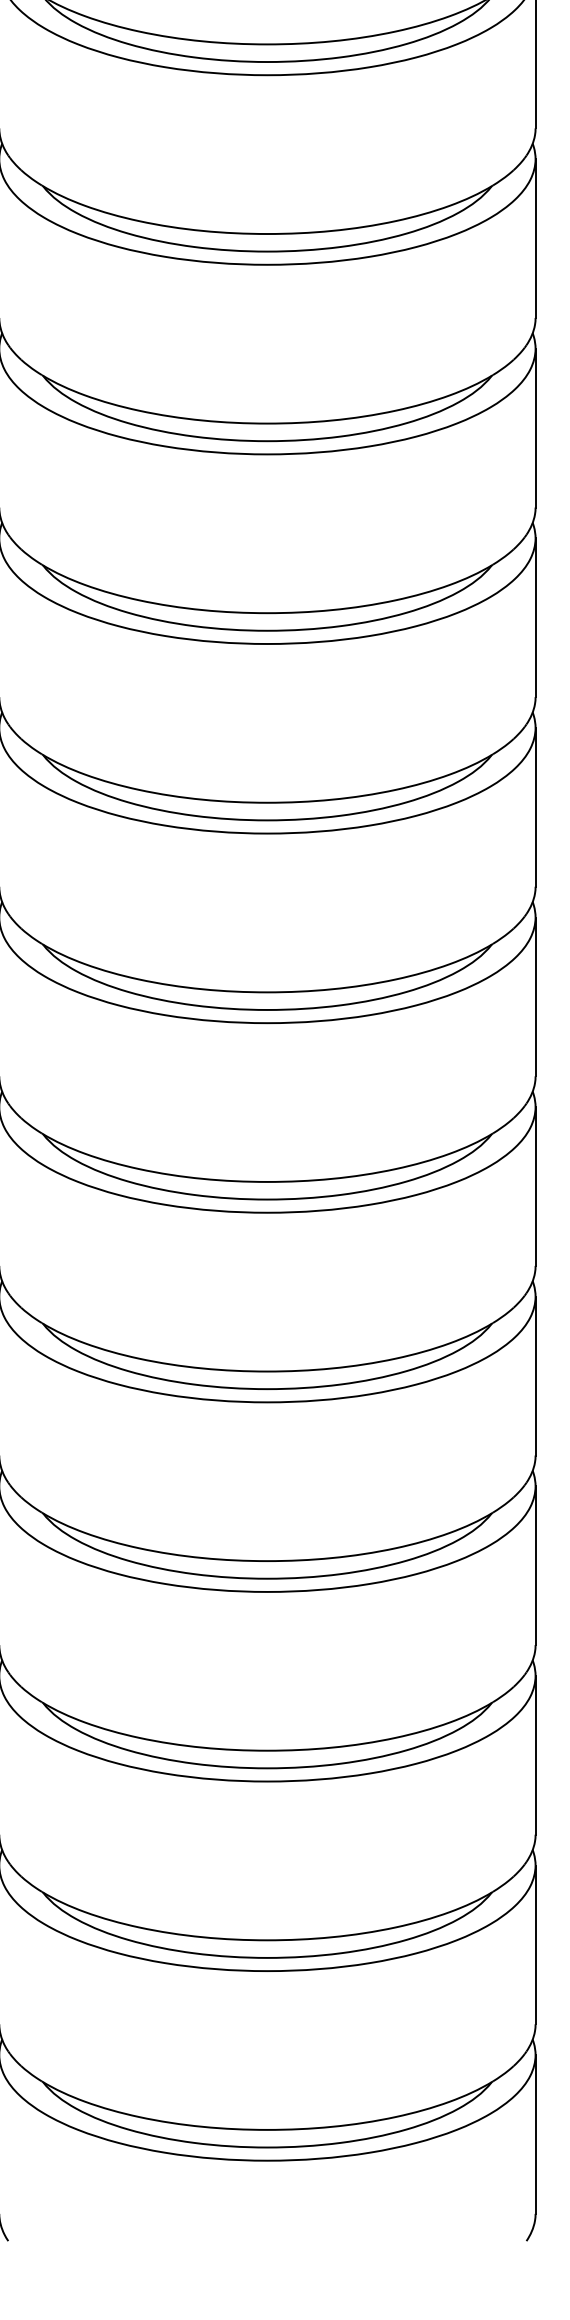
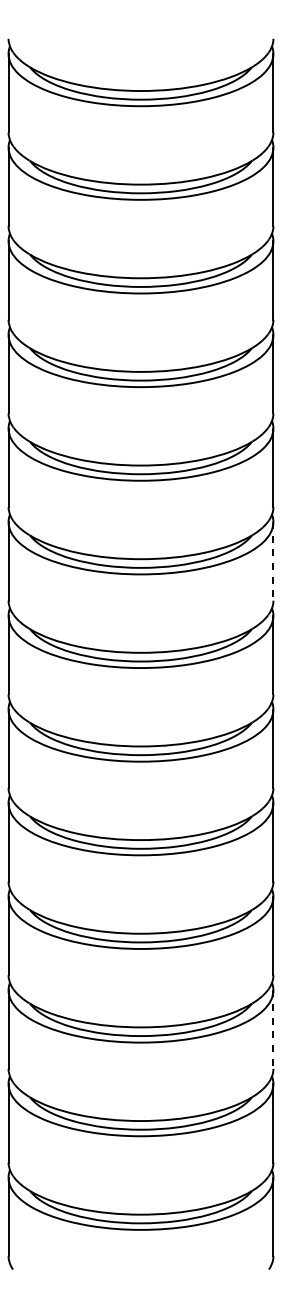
line: (535, 807) -> (273, 561), solid -> dashed
line: (535, 1757) -> (273, 1030), solid -> dashed

